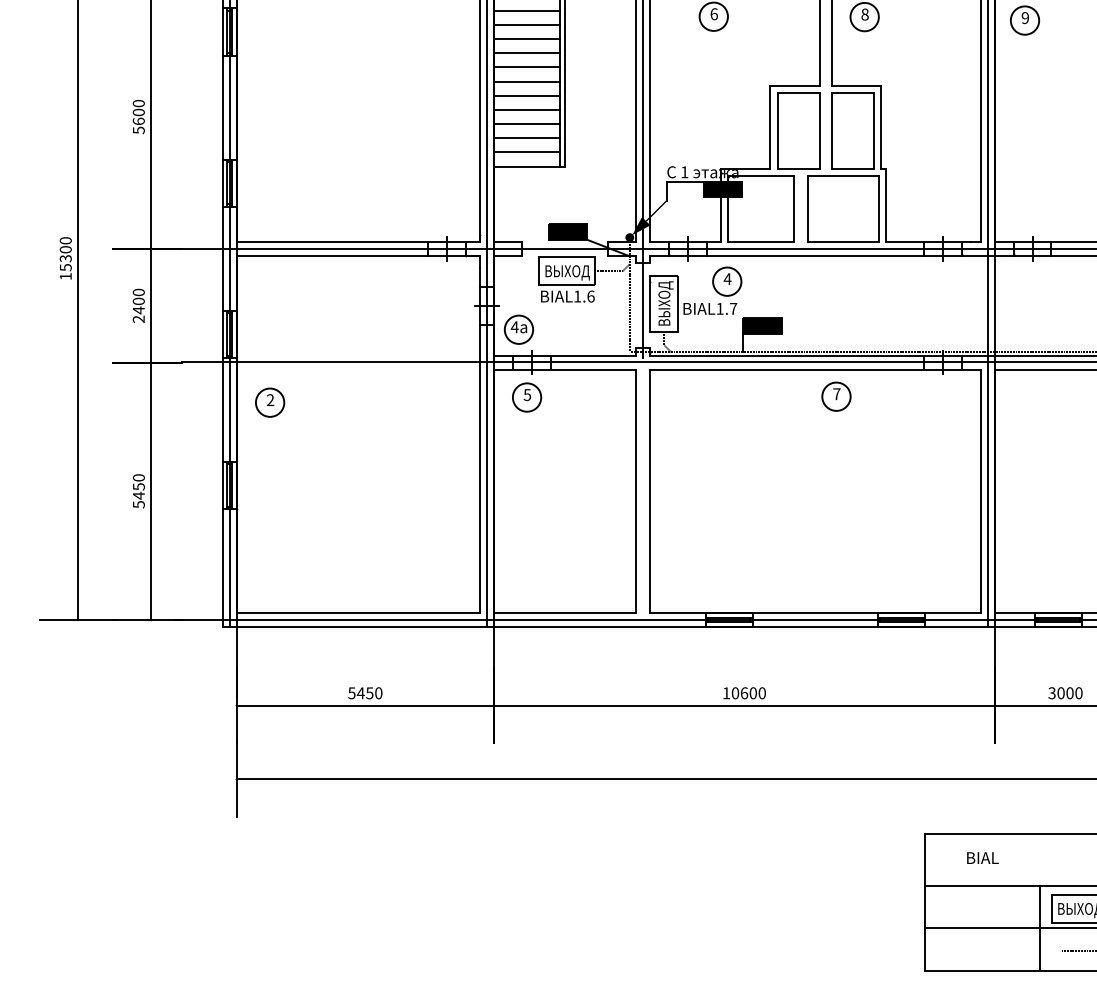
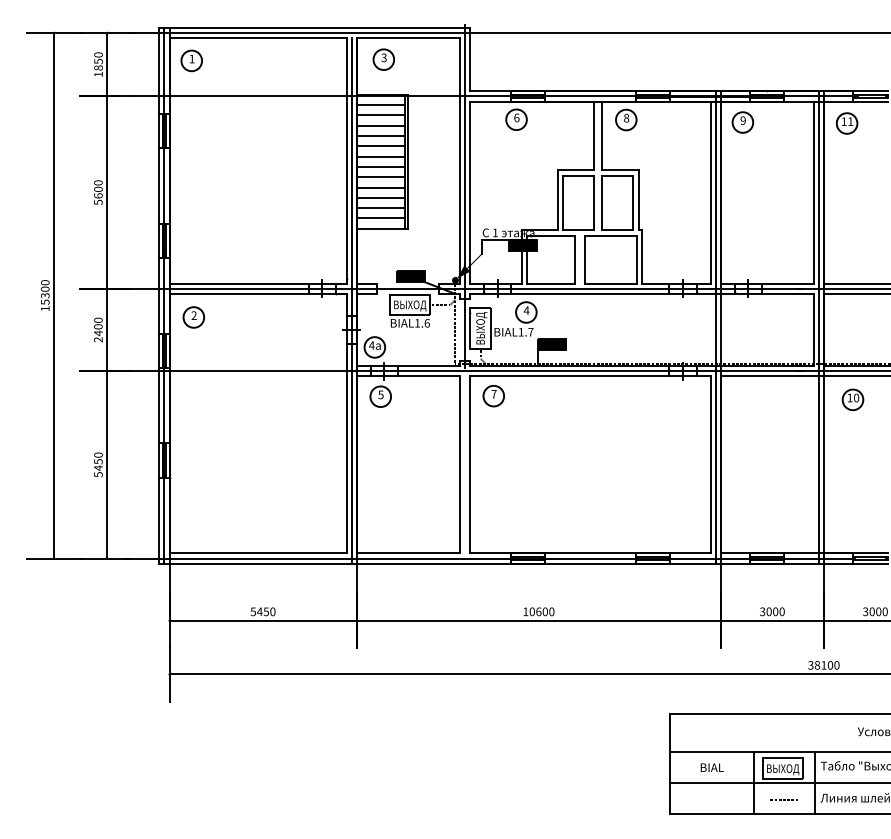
part: (836, 397) -> (493, 396), moved
part: (269, 402) -> (193, 317), moved
text: (981, 857) -> (711, 767), moved

